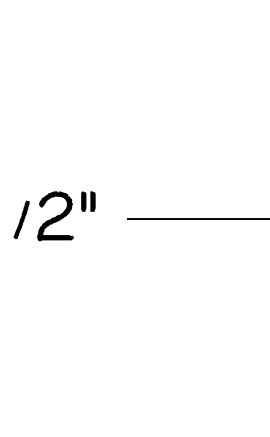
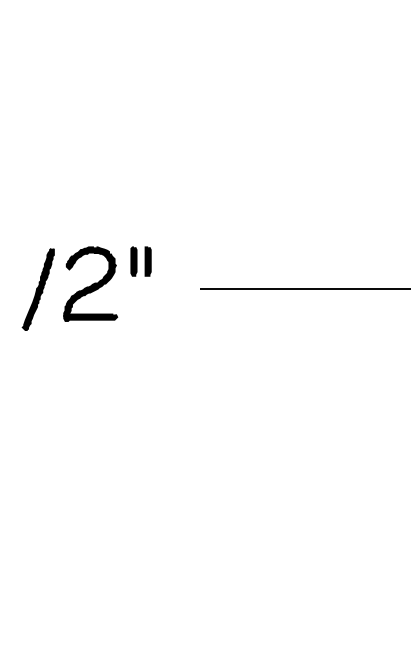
part: (21, 219) -> (38, 289), size x1.43

